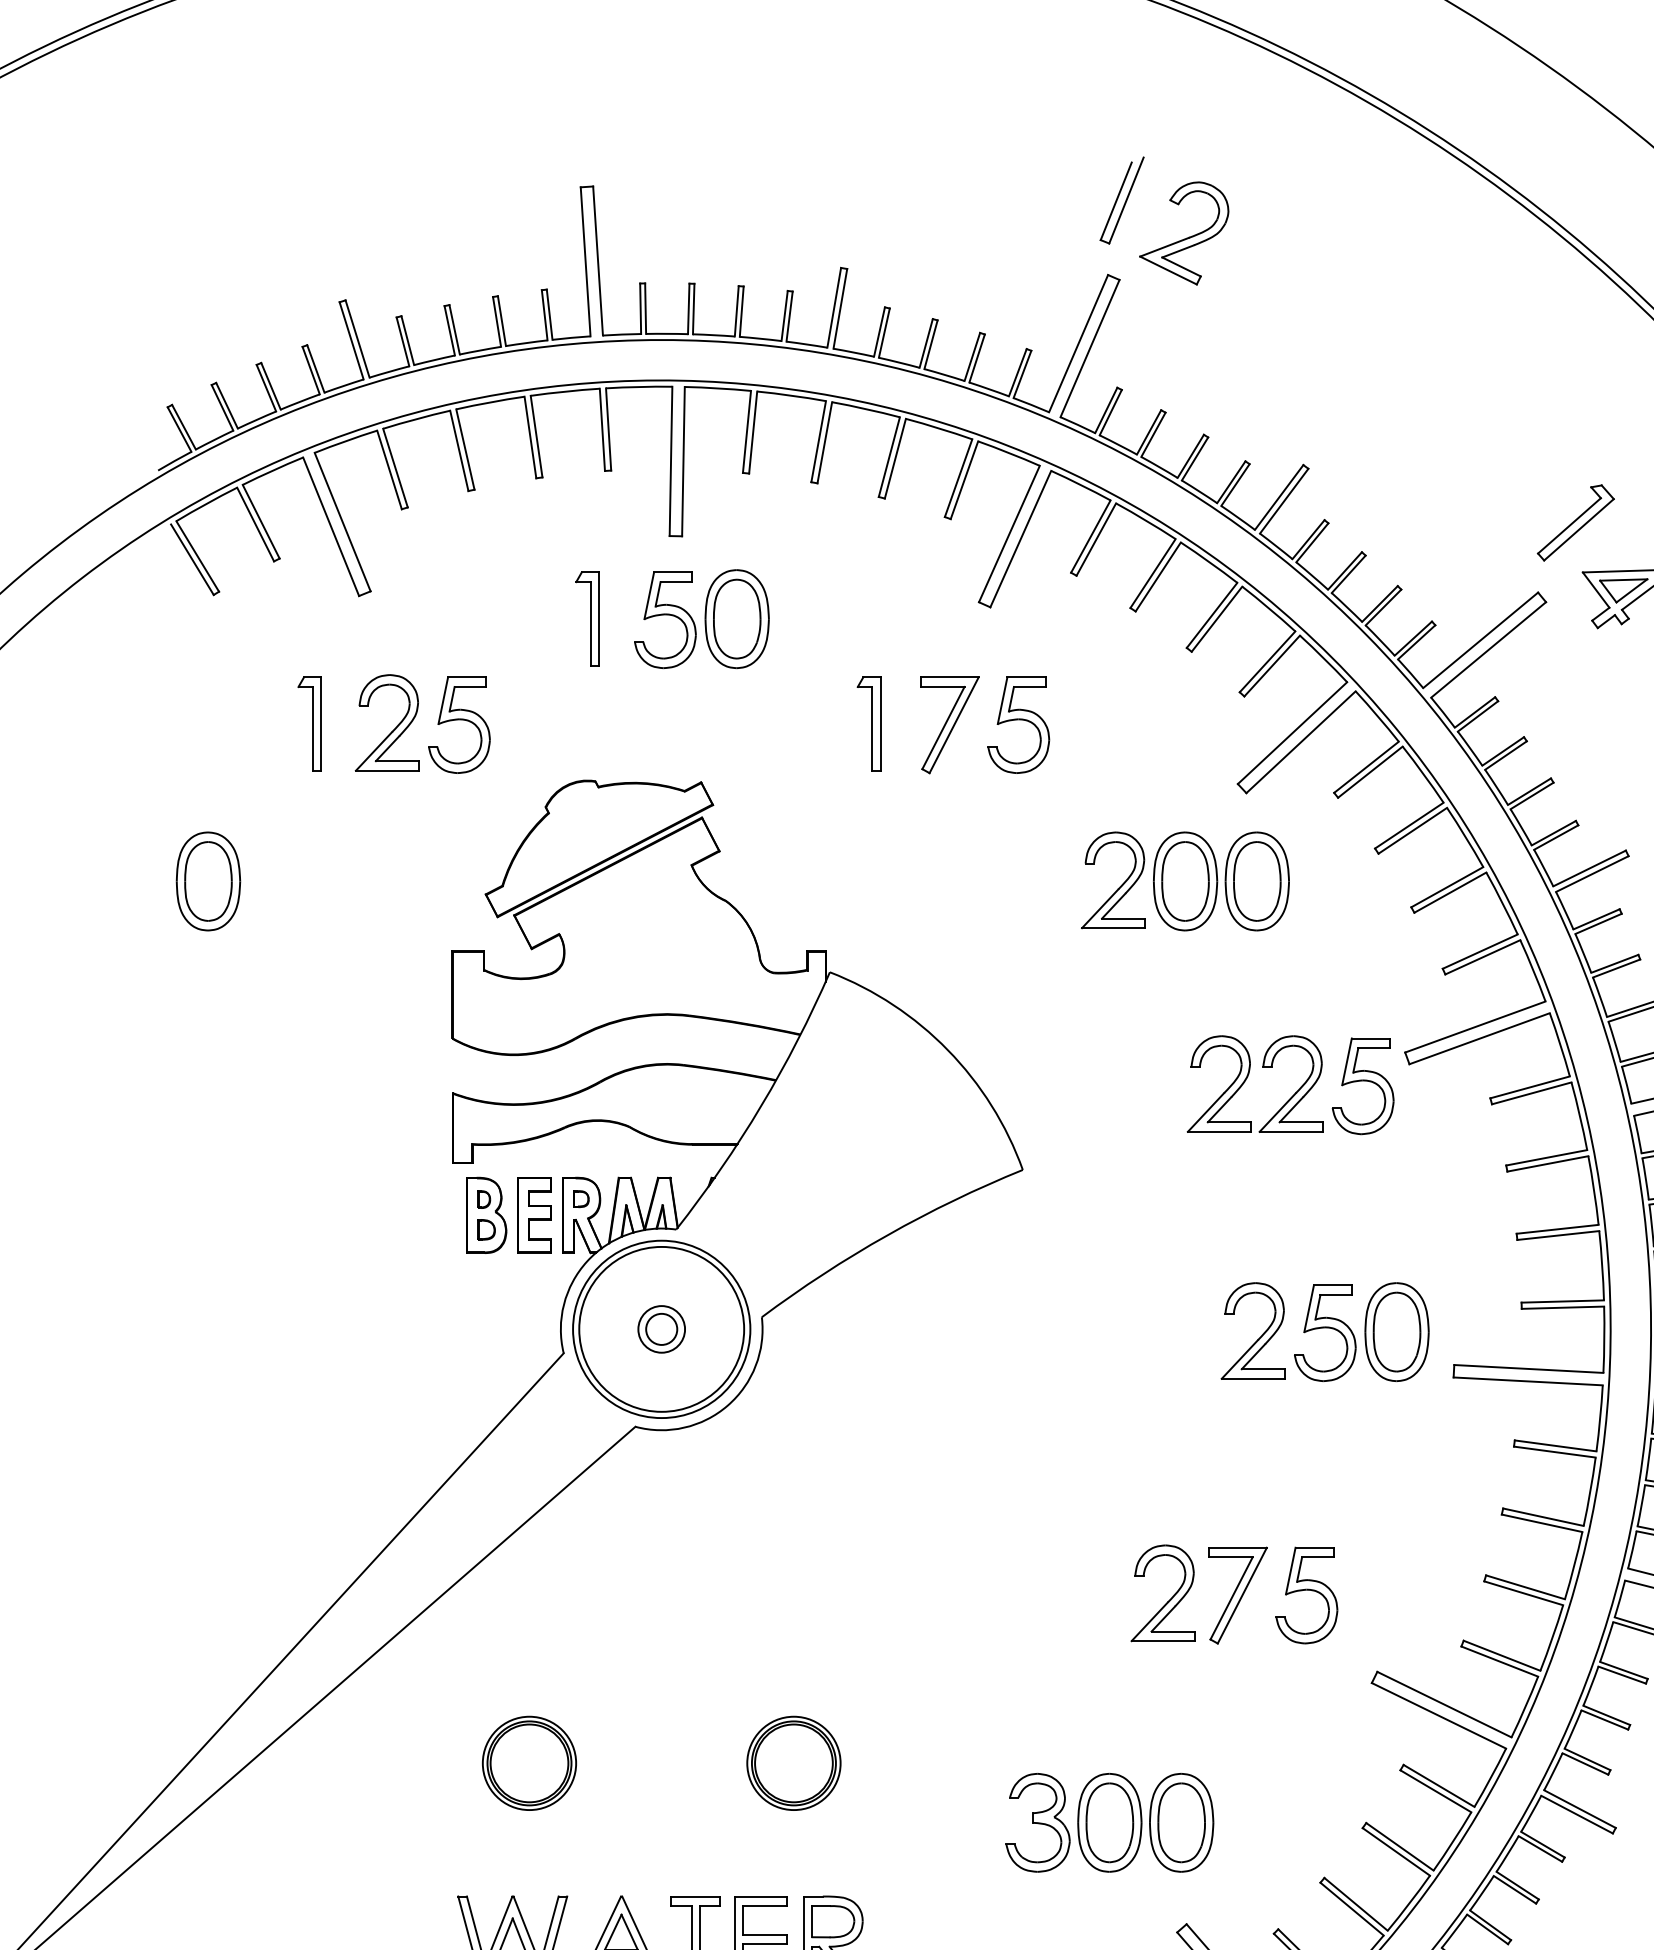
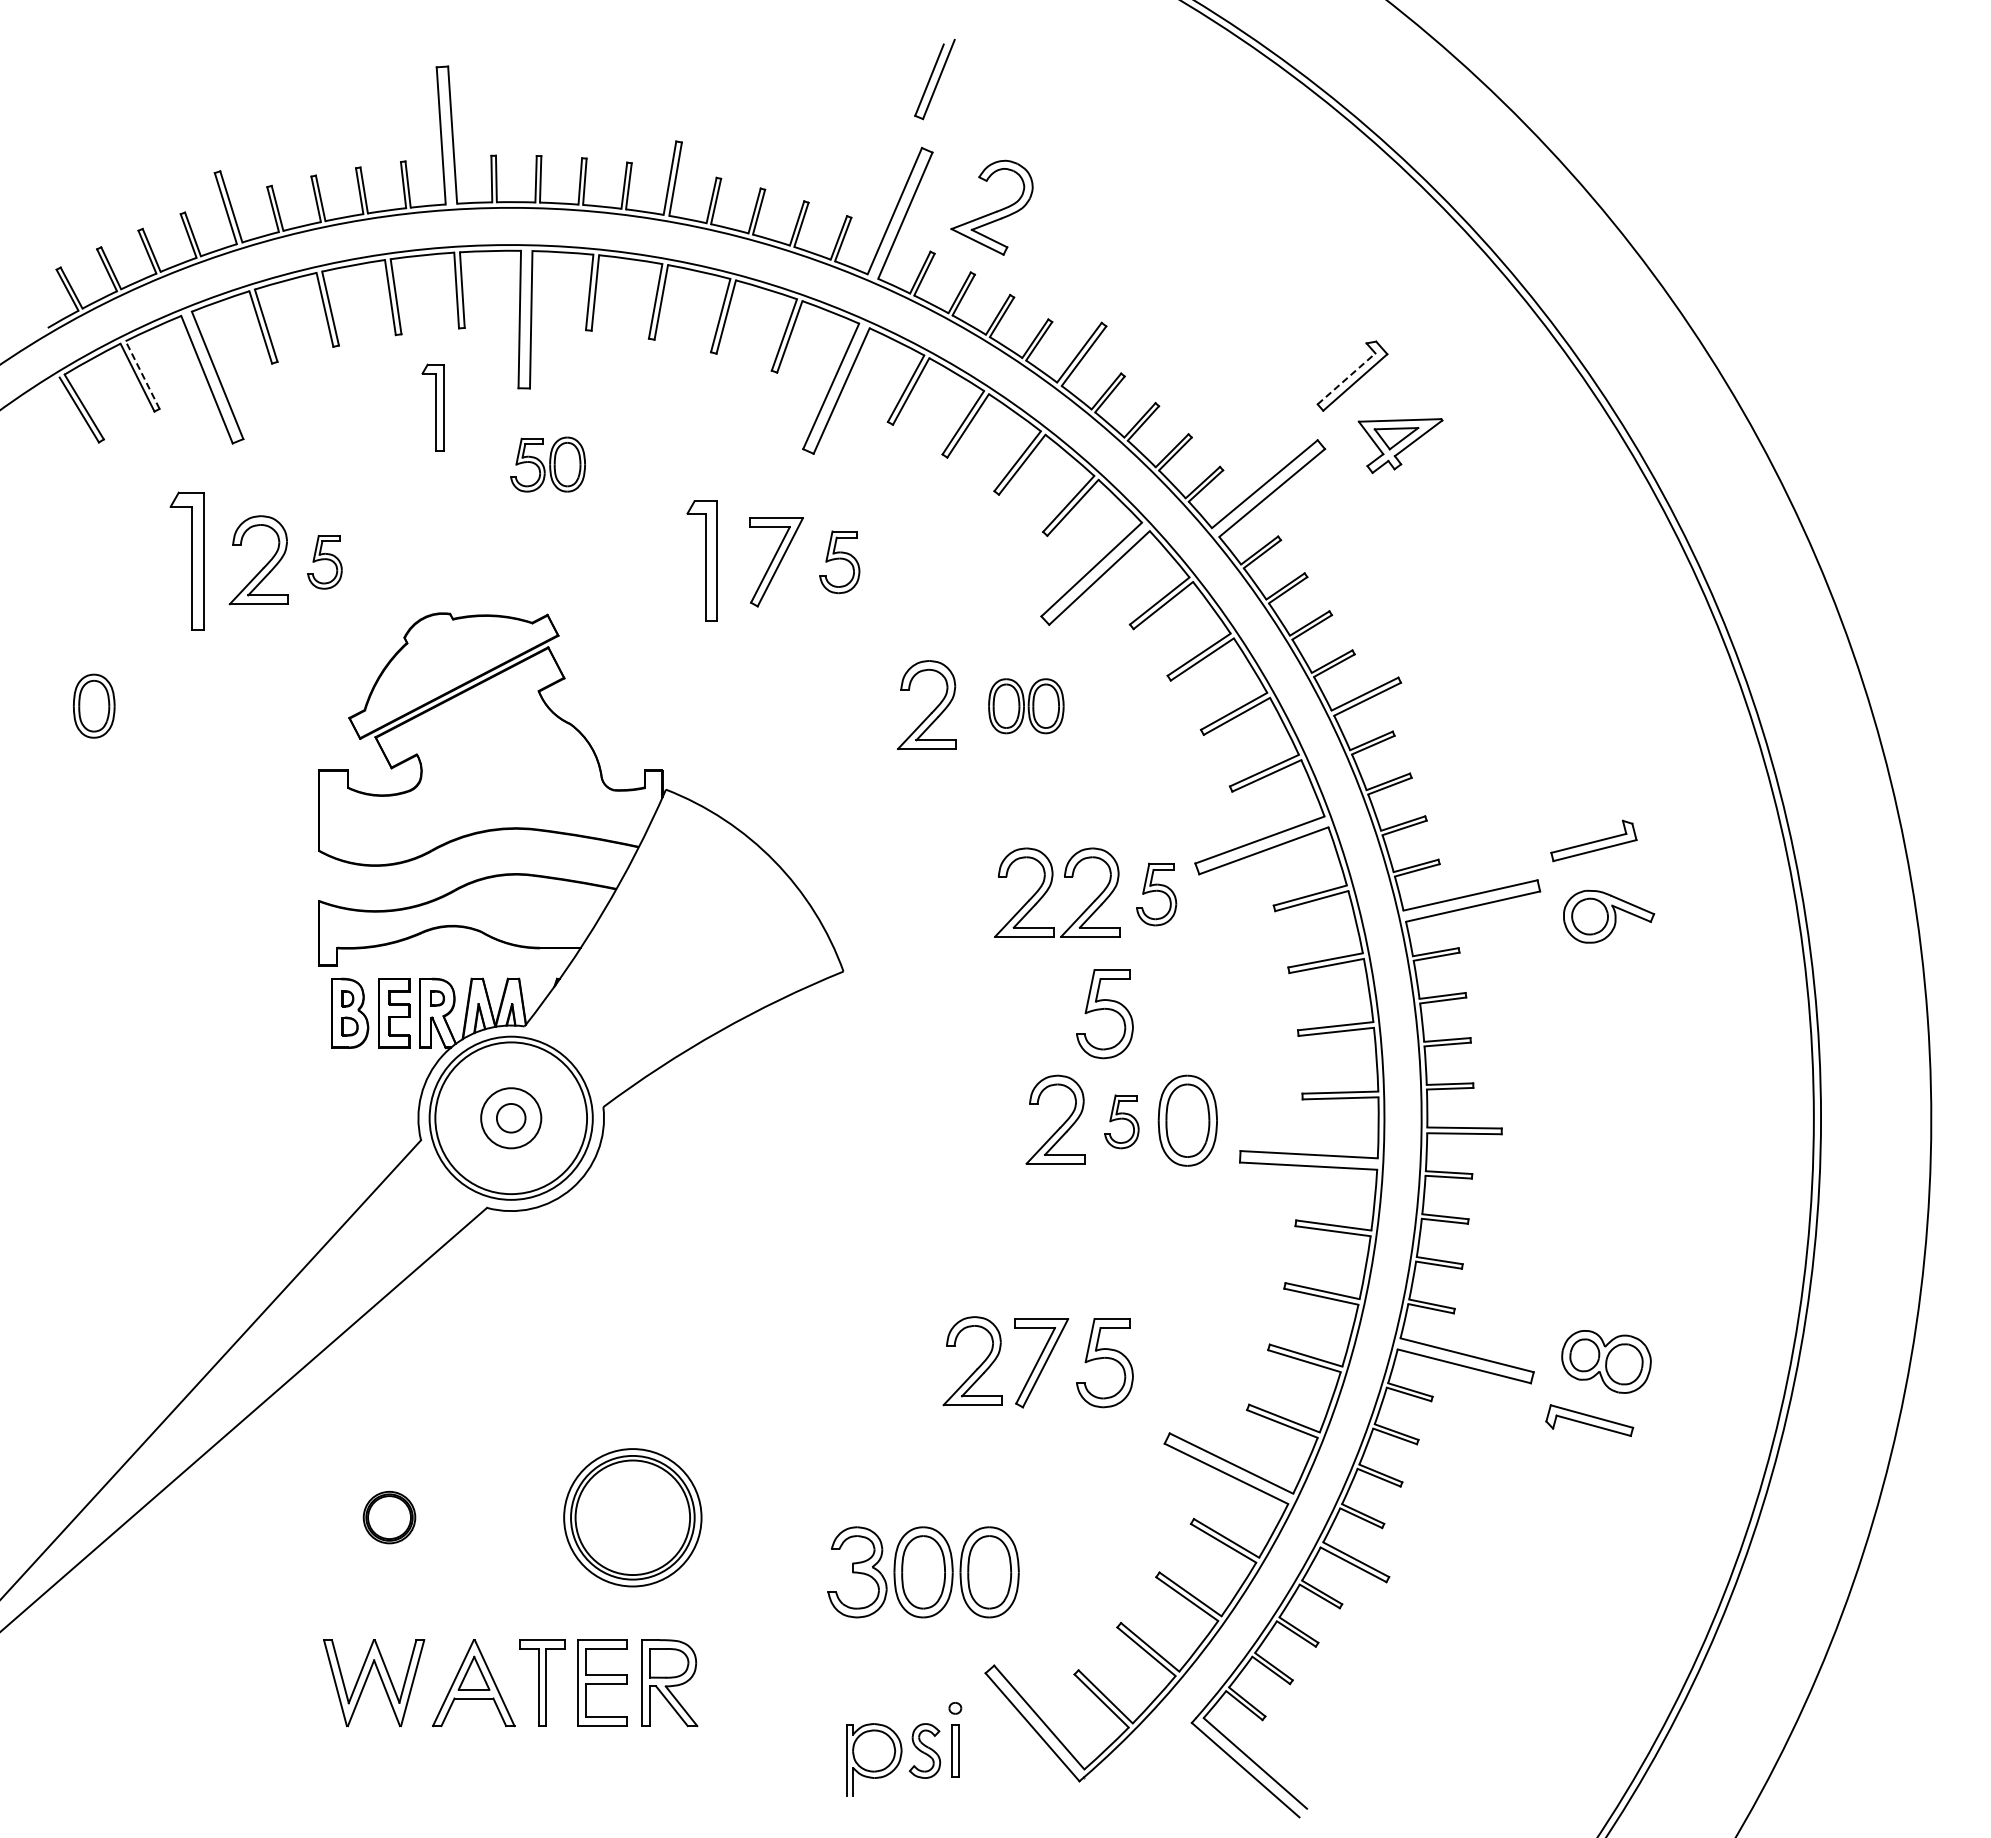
part: (1183, 233) -> (991, 207), moved
line: (261, 522) -> (142, 375), solid -> dashed
line: (1569, 525) -> (1346, 378), solid -> dashed
part: (587, 618) -> (432, 407), moved
part: (701, 618) -> (547, 464), size x0.6
part: (309, 723) -> (187, 560), size x1.6
part: (868, 723) -> (701, 560), size x1.4
part: (458, 725) -> (324, 562), size x0.6
part: (1018, 725) -> (839, 562), size x0.7
part: (208, 881) -> (94, 706), size x0.7
part: (1221, 881) -> (1026, 706), size x0.6
part: (1362, 1086) -> (1156, 894), size x0.7
part: (1306, 1216) -> (1104, 1014), added
circle: (660, 1328) -> (510, 1117), size x1.4
part: (1324, 1332) -> (1121, 1121), size x0.6
part: (529, 1763) -> (389, 1517), size x0.6
part: (793, 1763) -> (632, 1517), size x1.6

